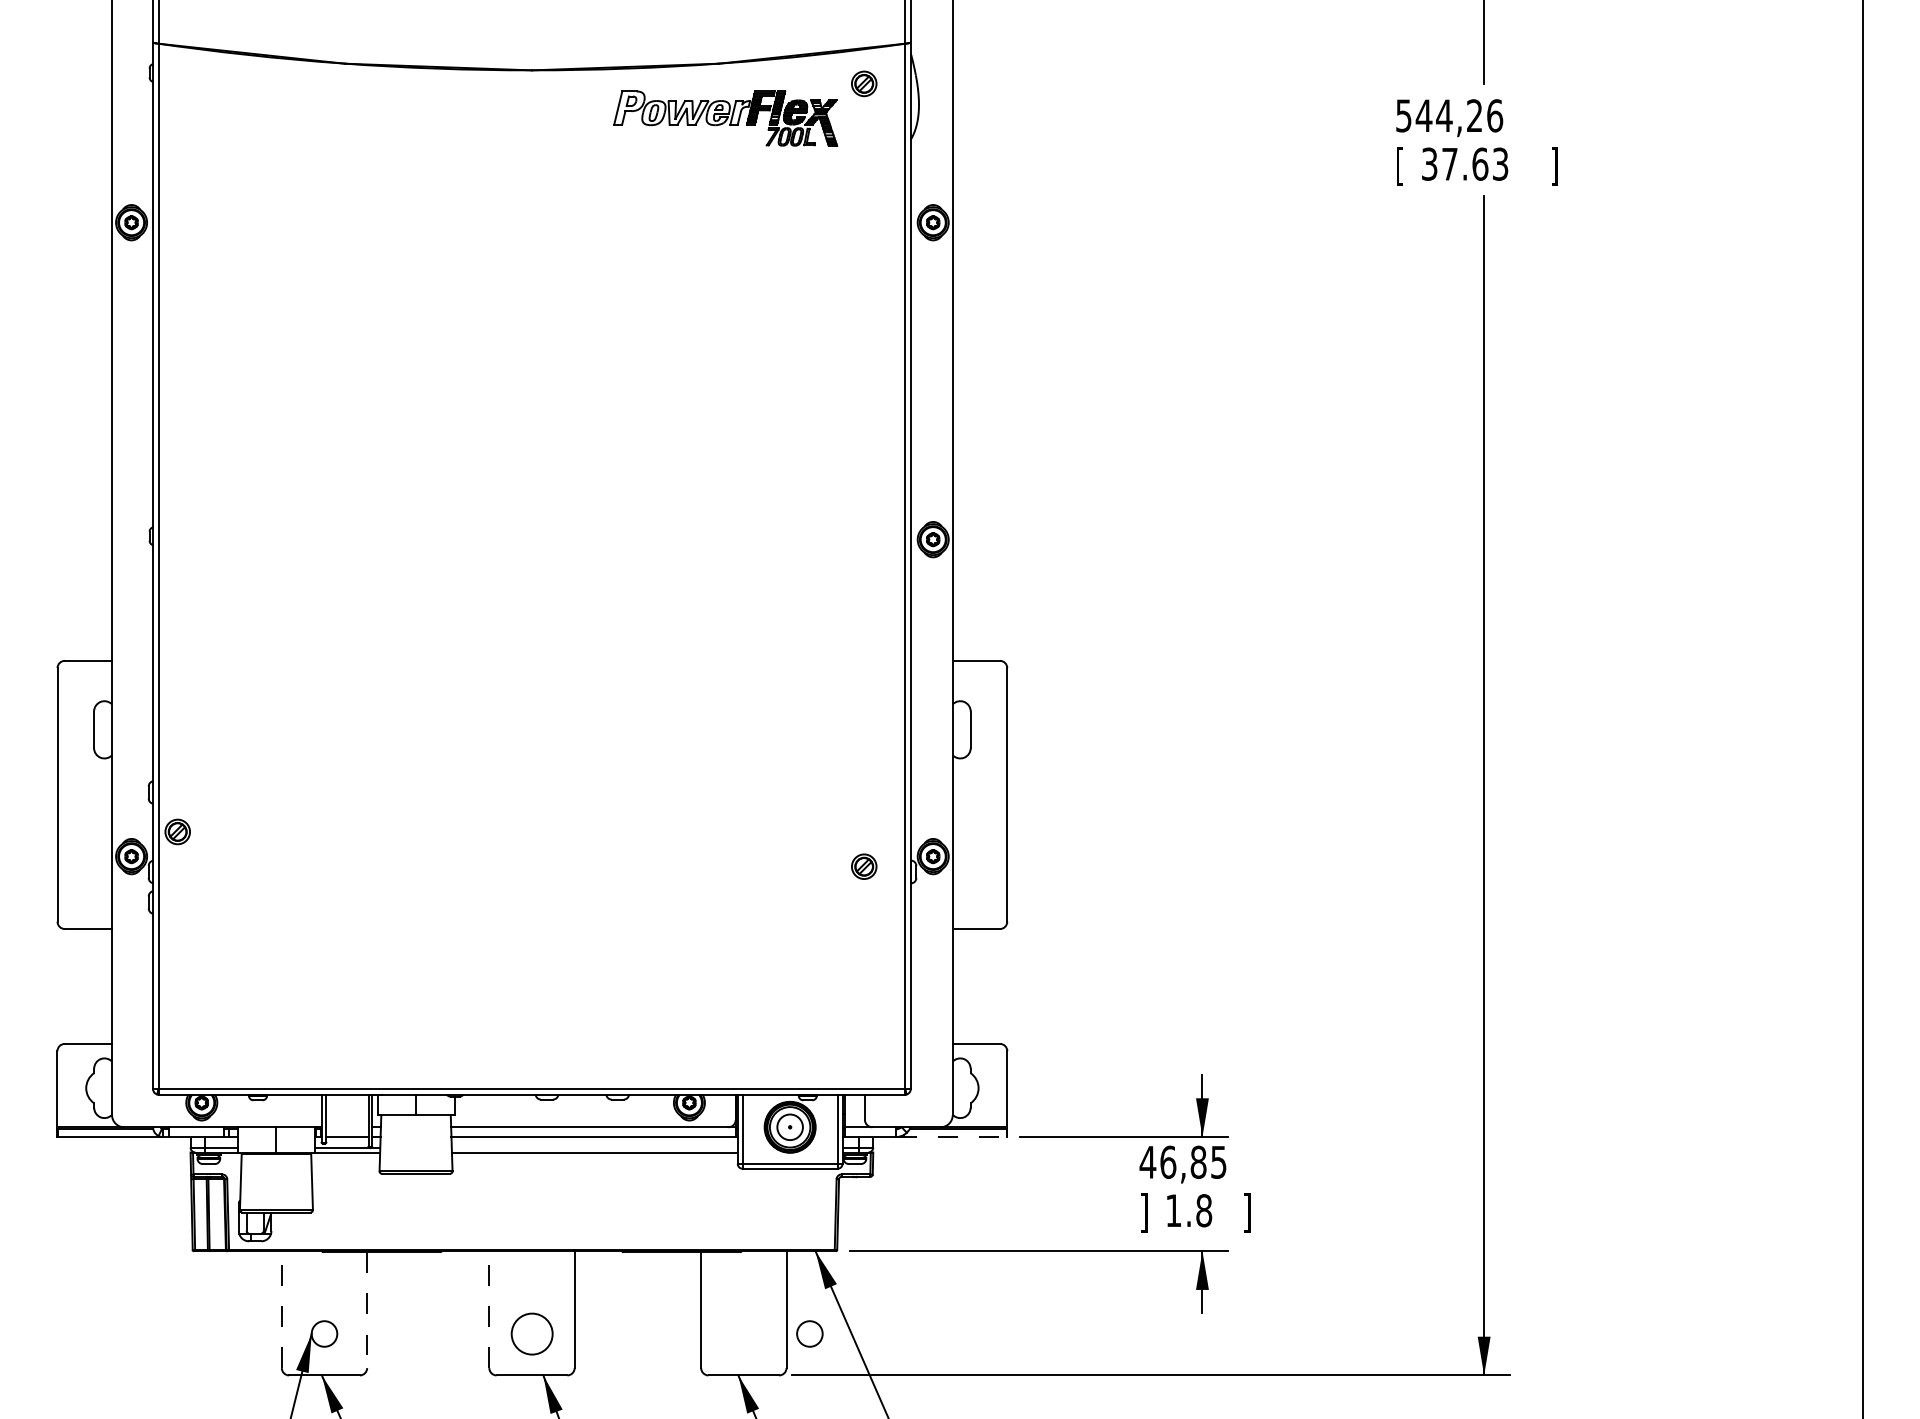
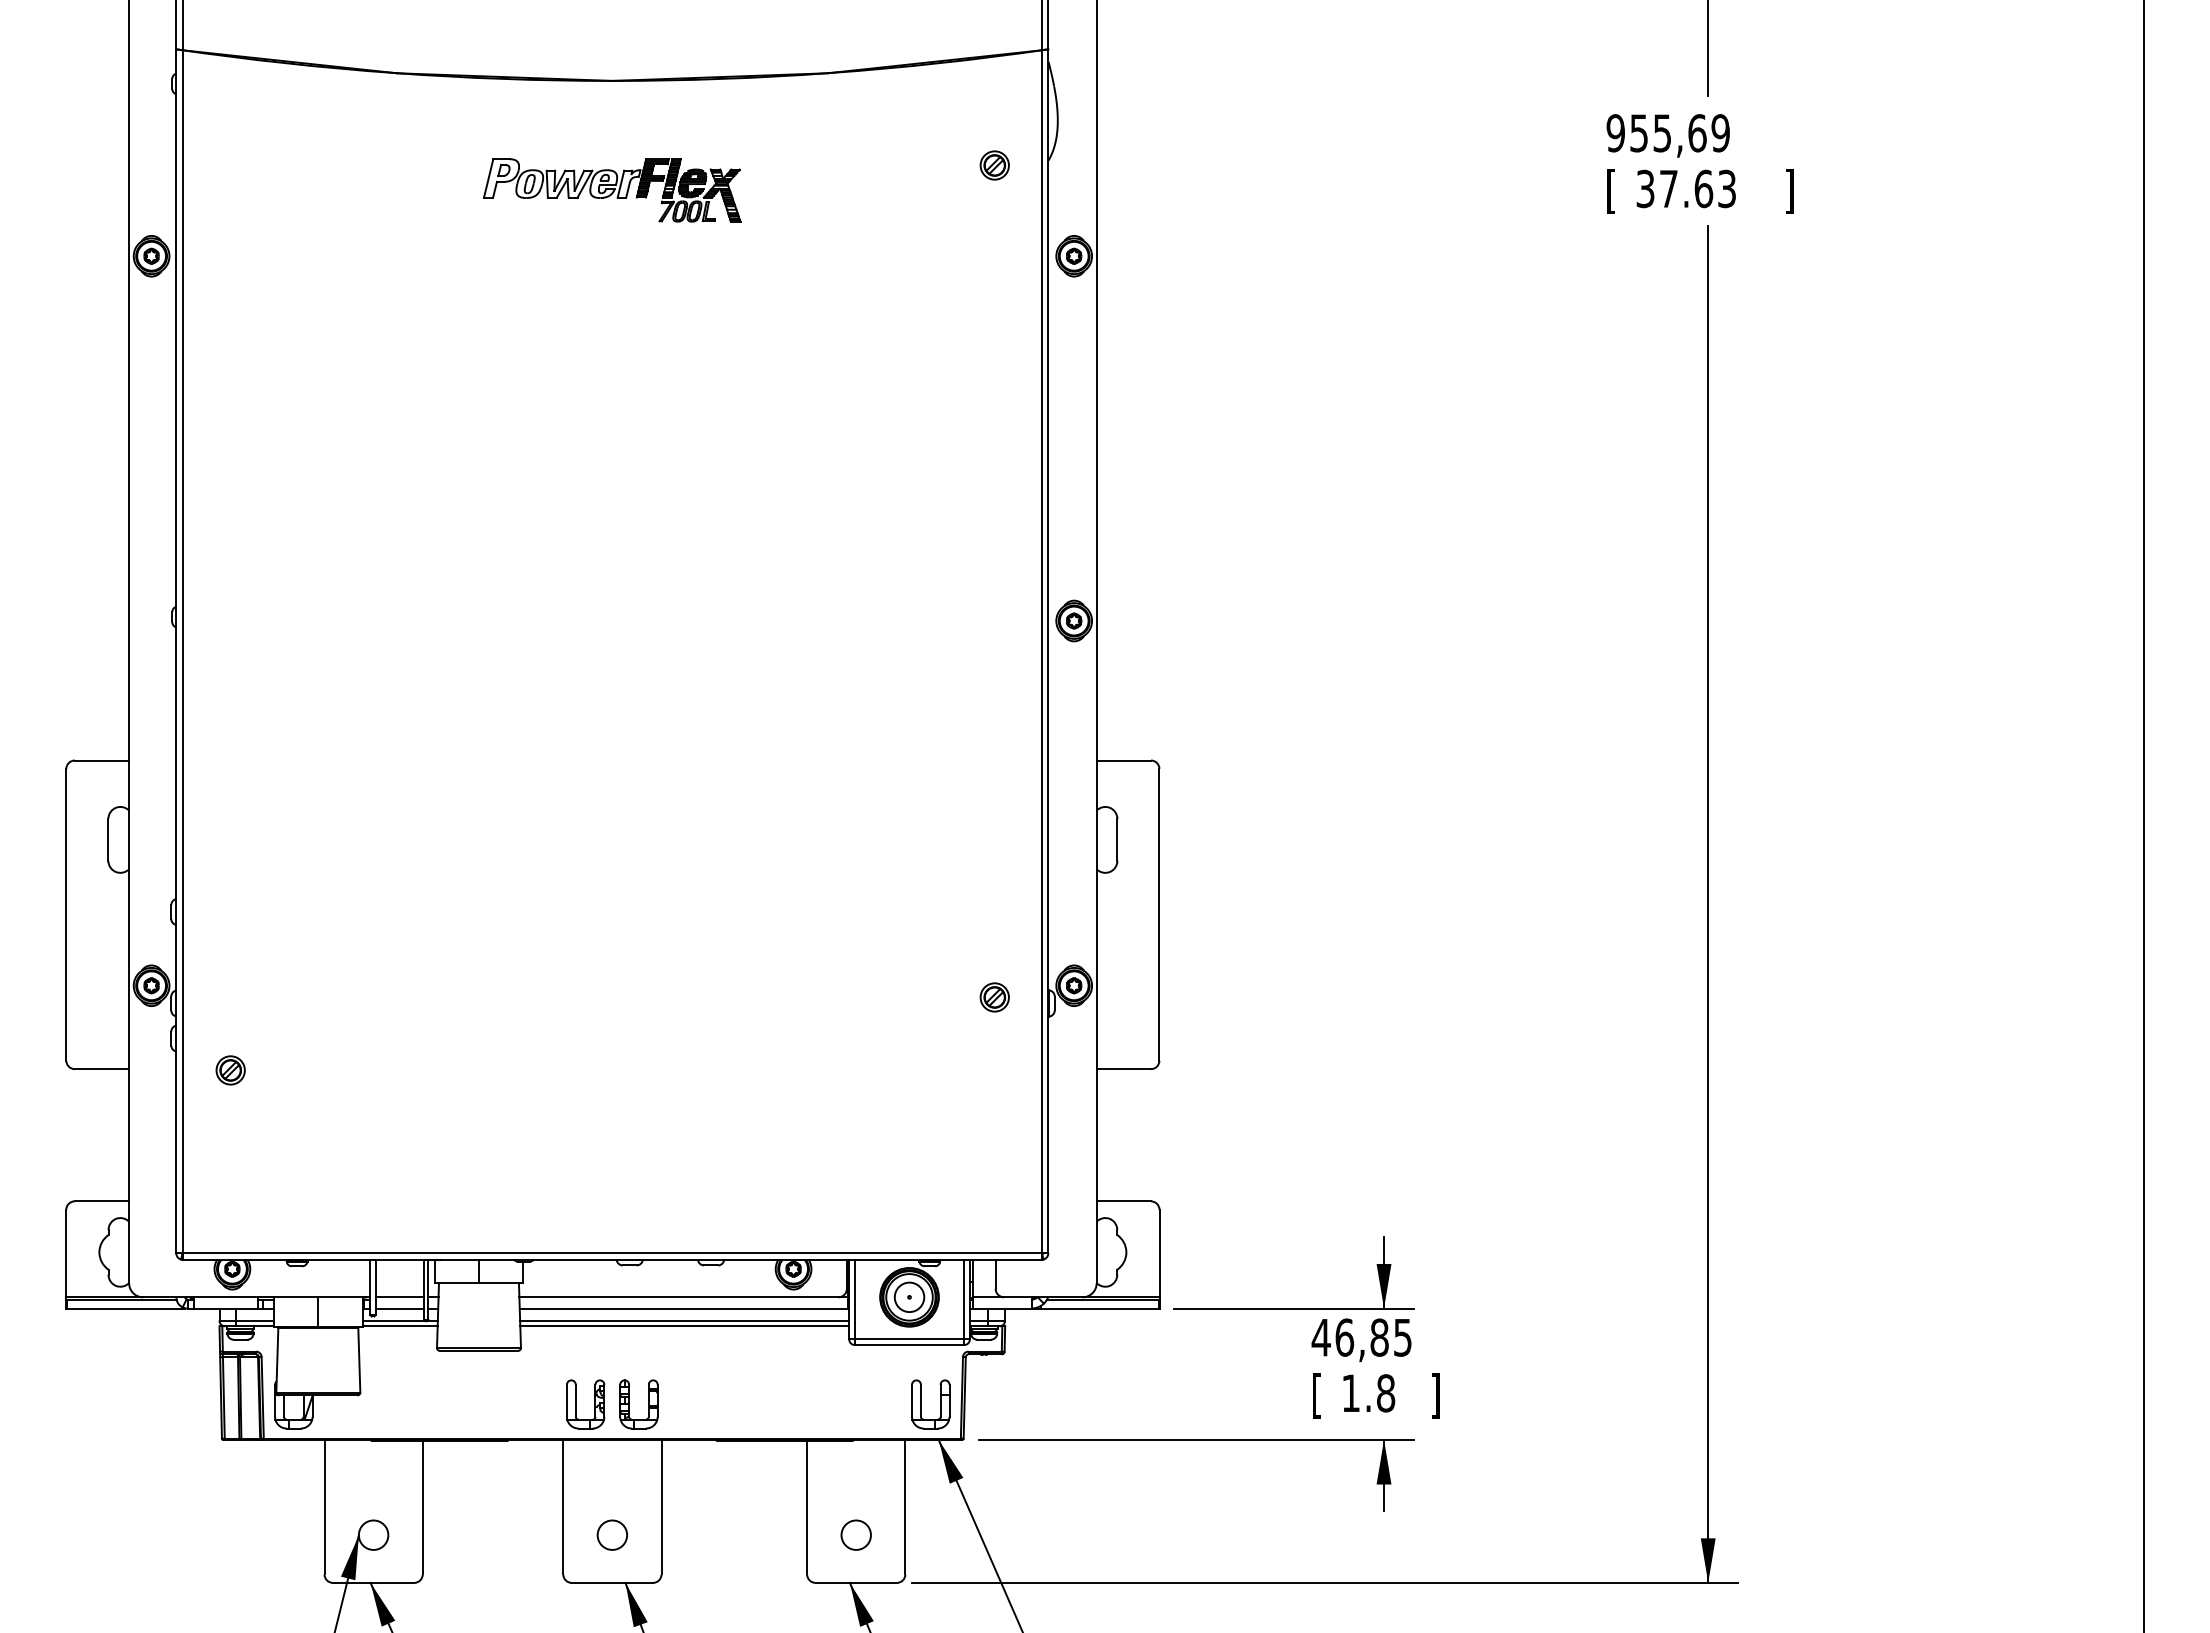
part: (863, 83) -> (994, 165), moved
text: (1449, 116) -> (1668, 133), 544,26 -> 955,69
part: (725, 118) -> (612, 190), moved
part: (177, 832) -> (230, 1070), moved
line: (346, 1127) -> (399, 1297), added
line: (951, 1136) -> (1095, 1308), dashed -> solid
line: (594, 1147) -> (684, 1320), added
text: (1143, 1212) -> (1316, 1395), ] -> [
part: (500, 1220) -> (576, 1404), added
part: (546, 1220) -> (629, 1404), added
part: (800, 1220) -> (921, 1404), added
line: (281, 1309) -> (324, 1506), dashed -> solid
line: (366, 1309) -> (422, 1507), dashed -> solid
line: (489, 1309) -> (563, 1506), dashed -> solid
circle: (531, 1333) -> (611, 1534), size x0.62
circle: (809, 1333) -> (855, 1534), moved

